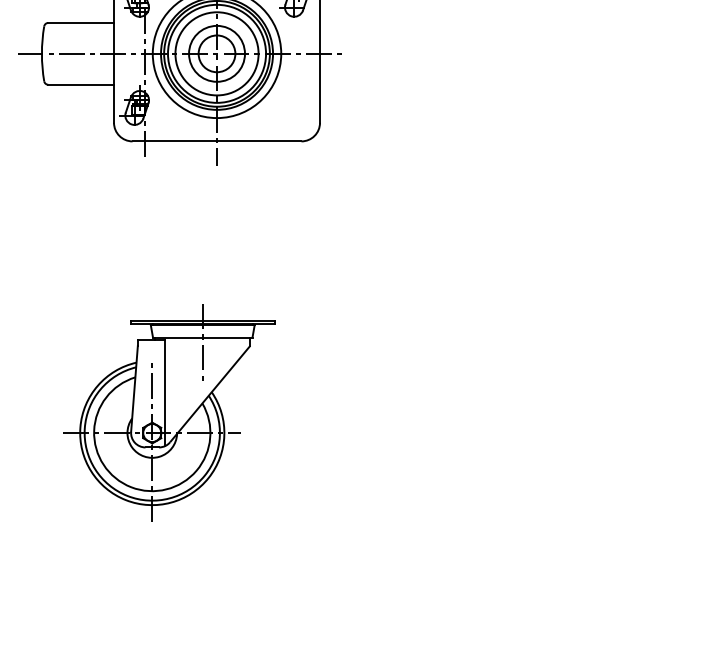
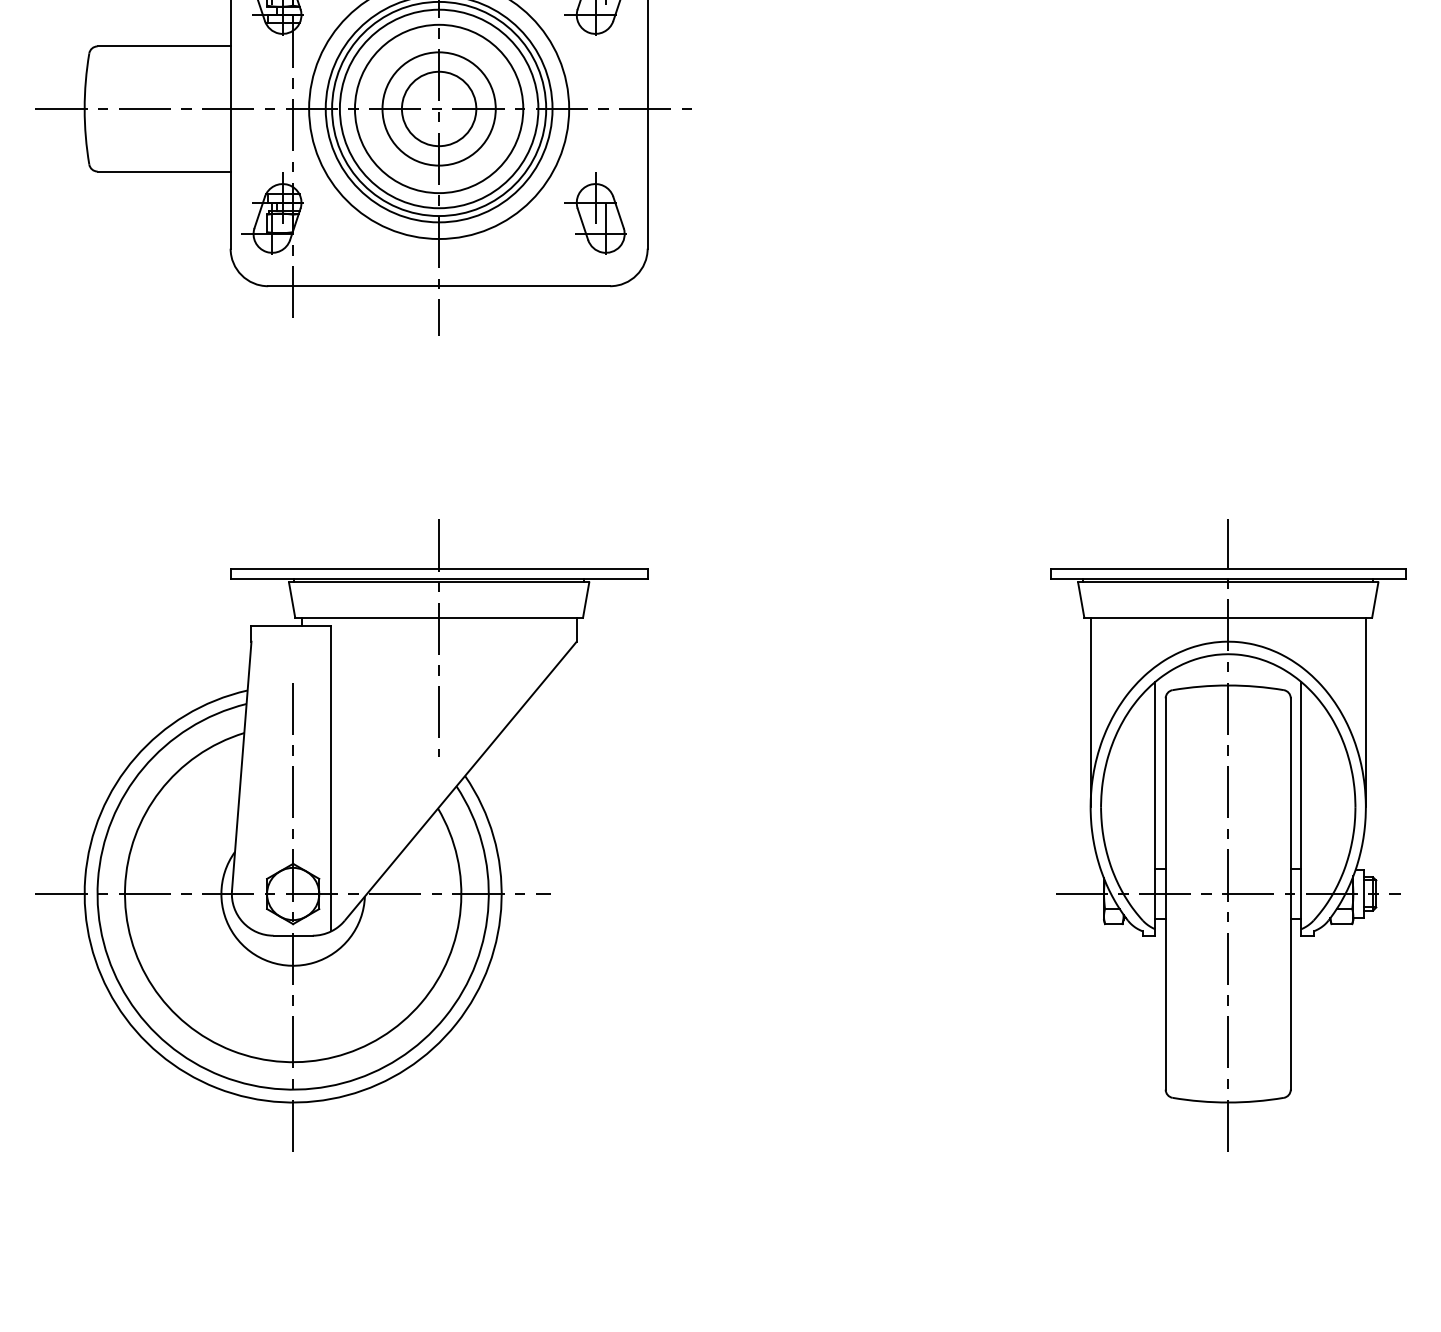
part: (294, 105) -> (595, 213), added
part: (169, 412) -> (342, 835), size x1.43
part: (606, 412) -> (1227, 835), added

